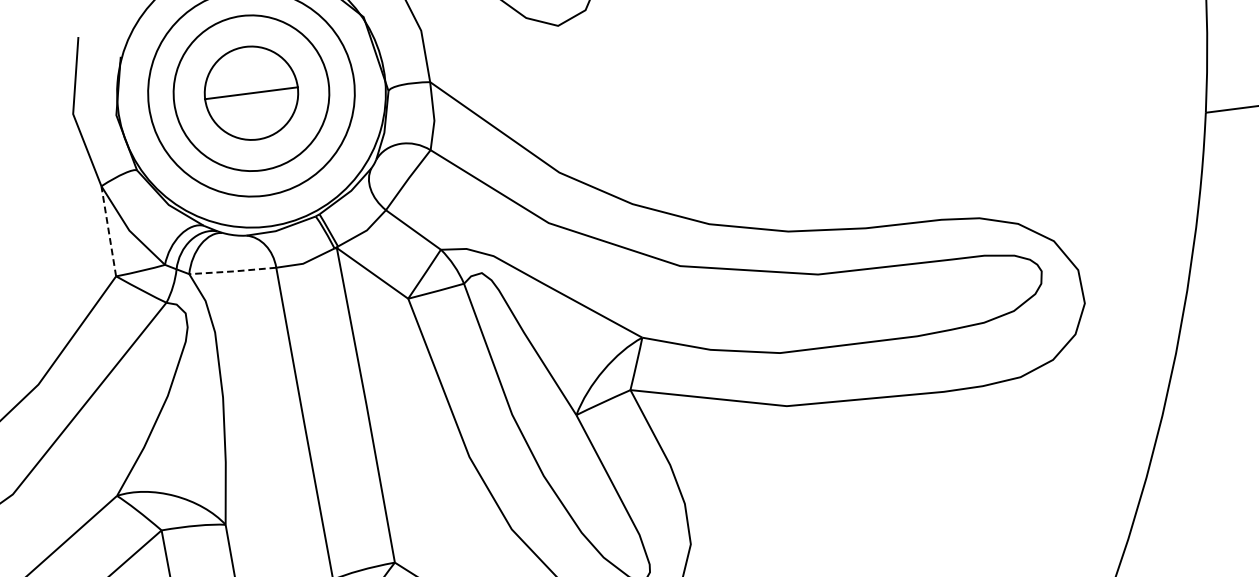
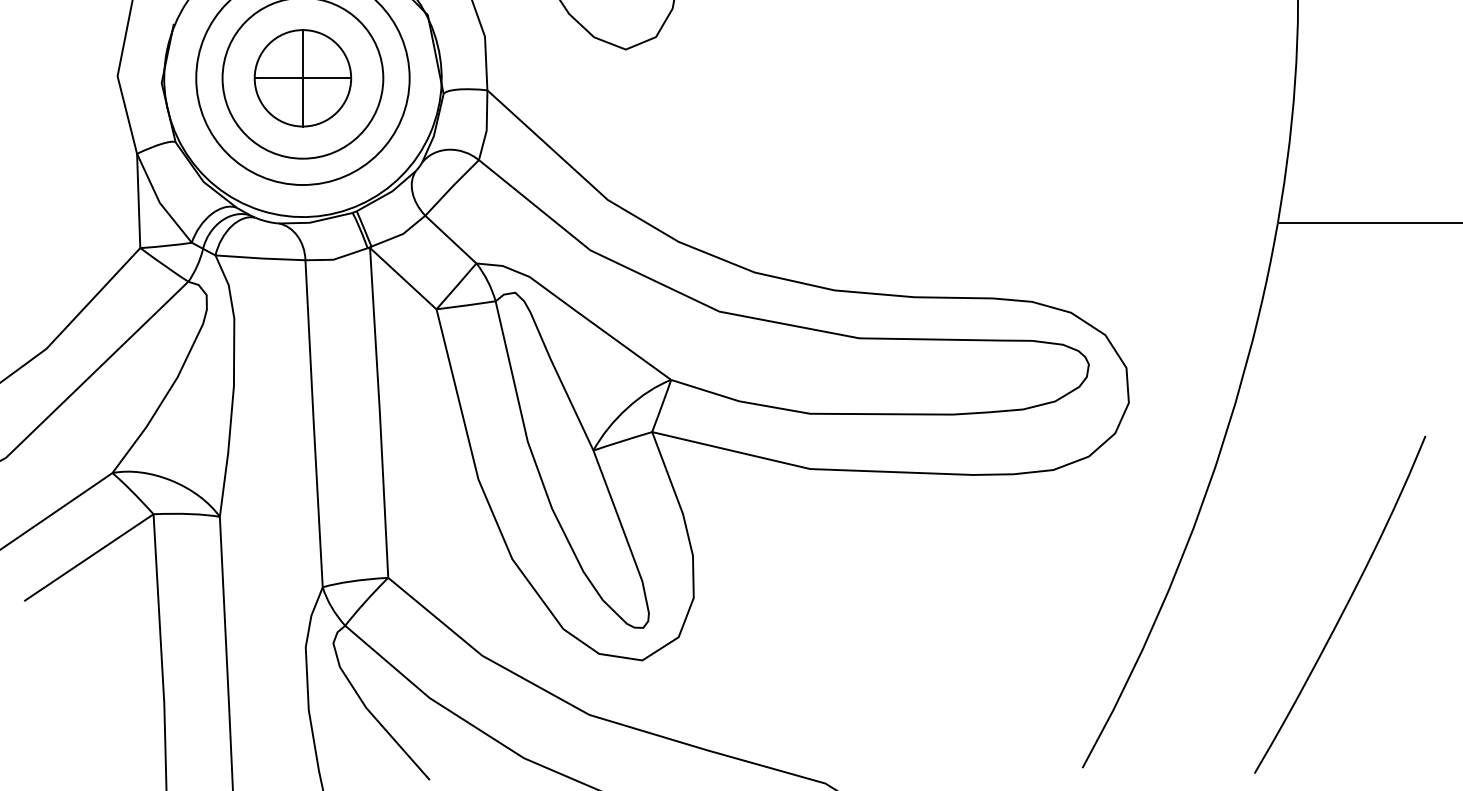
line: (250, 92) -> (302, 77), added
line: (108, 230) -> (138, 200), dashed -> solid
line: (232, 271) -> (260, 258), dashed -> solid

